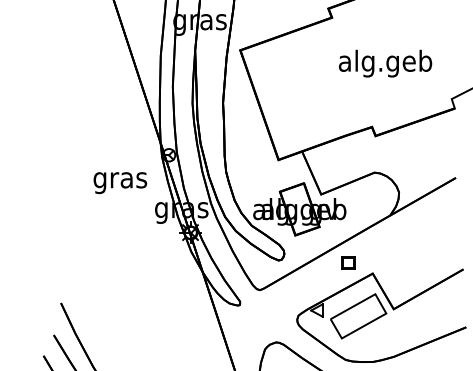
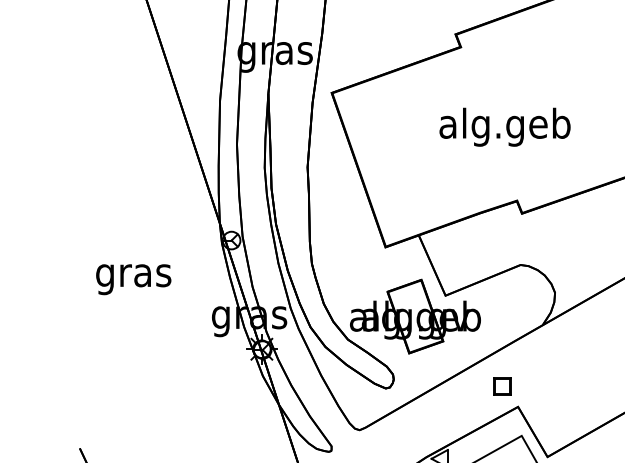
text: (385, 63) -> (505, 127), moved
text: (120, 183) -> (133, 280), moved
part: (348, 262) -> (502, 385), moved

